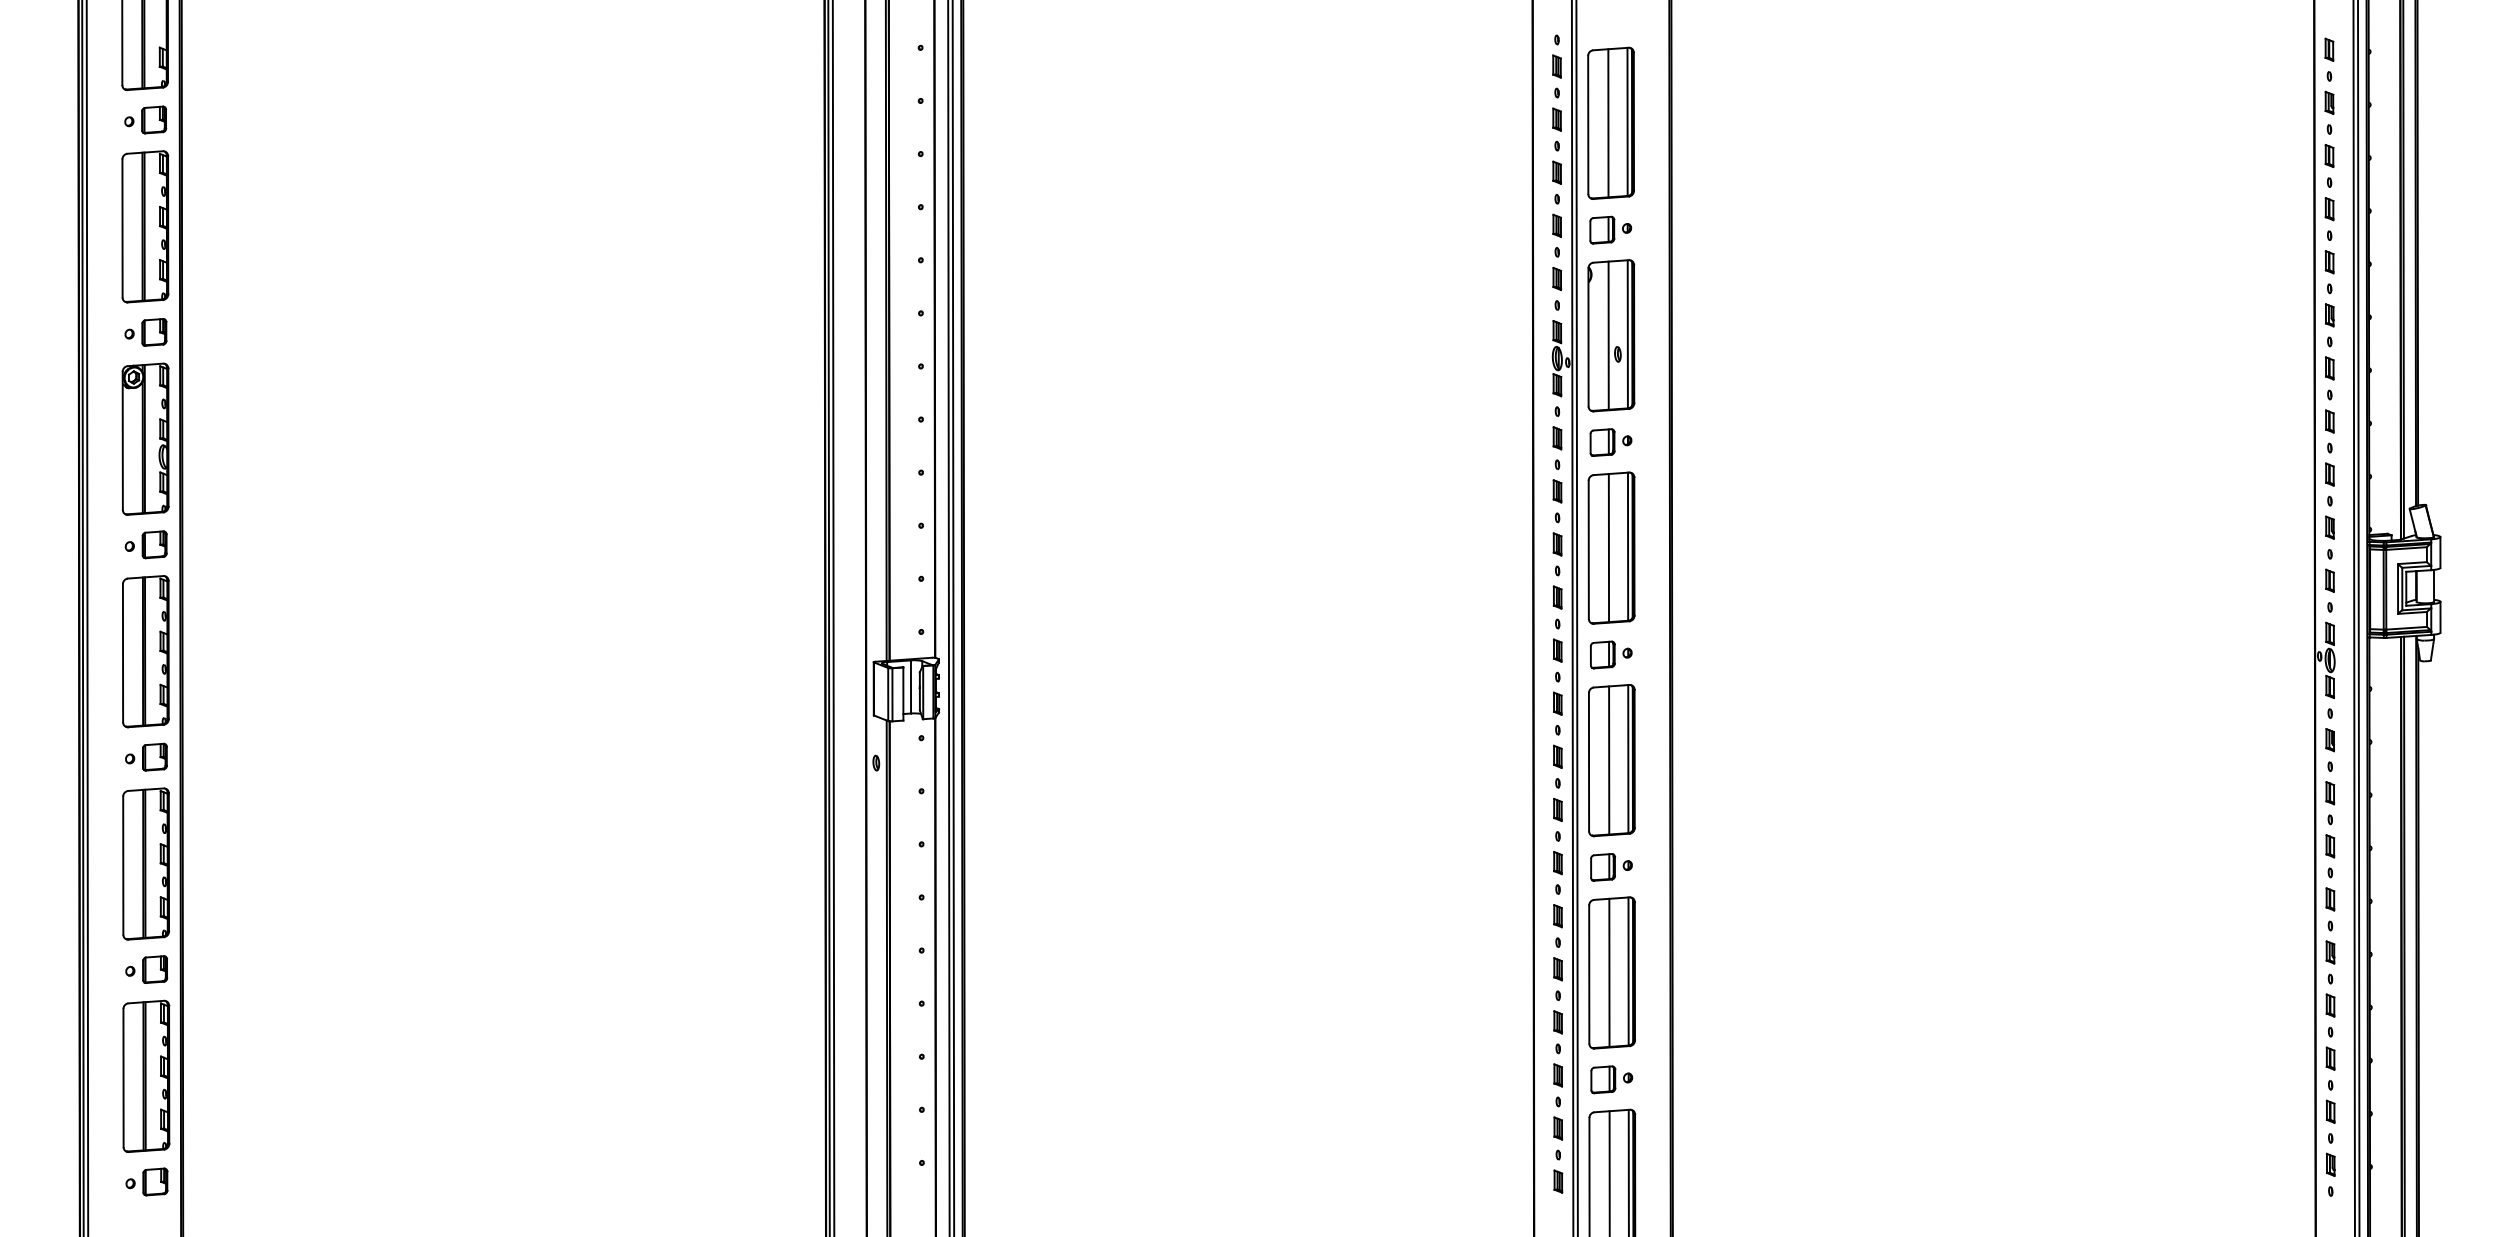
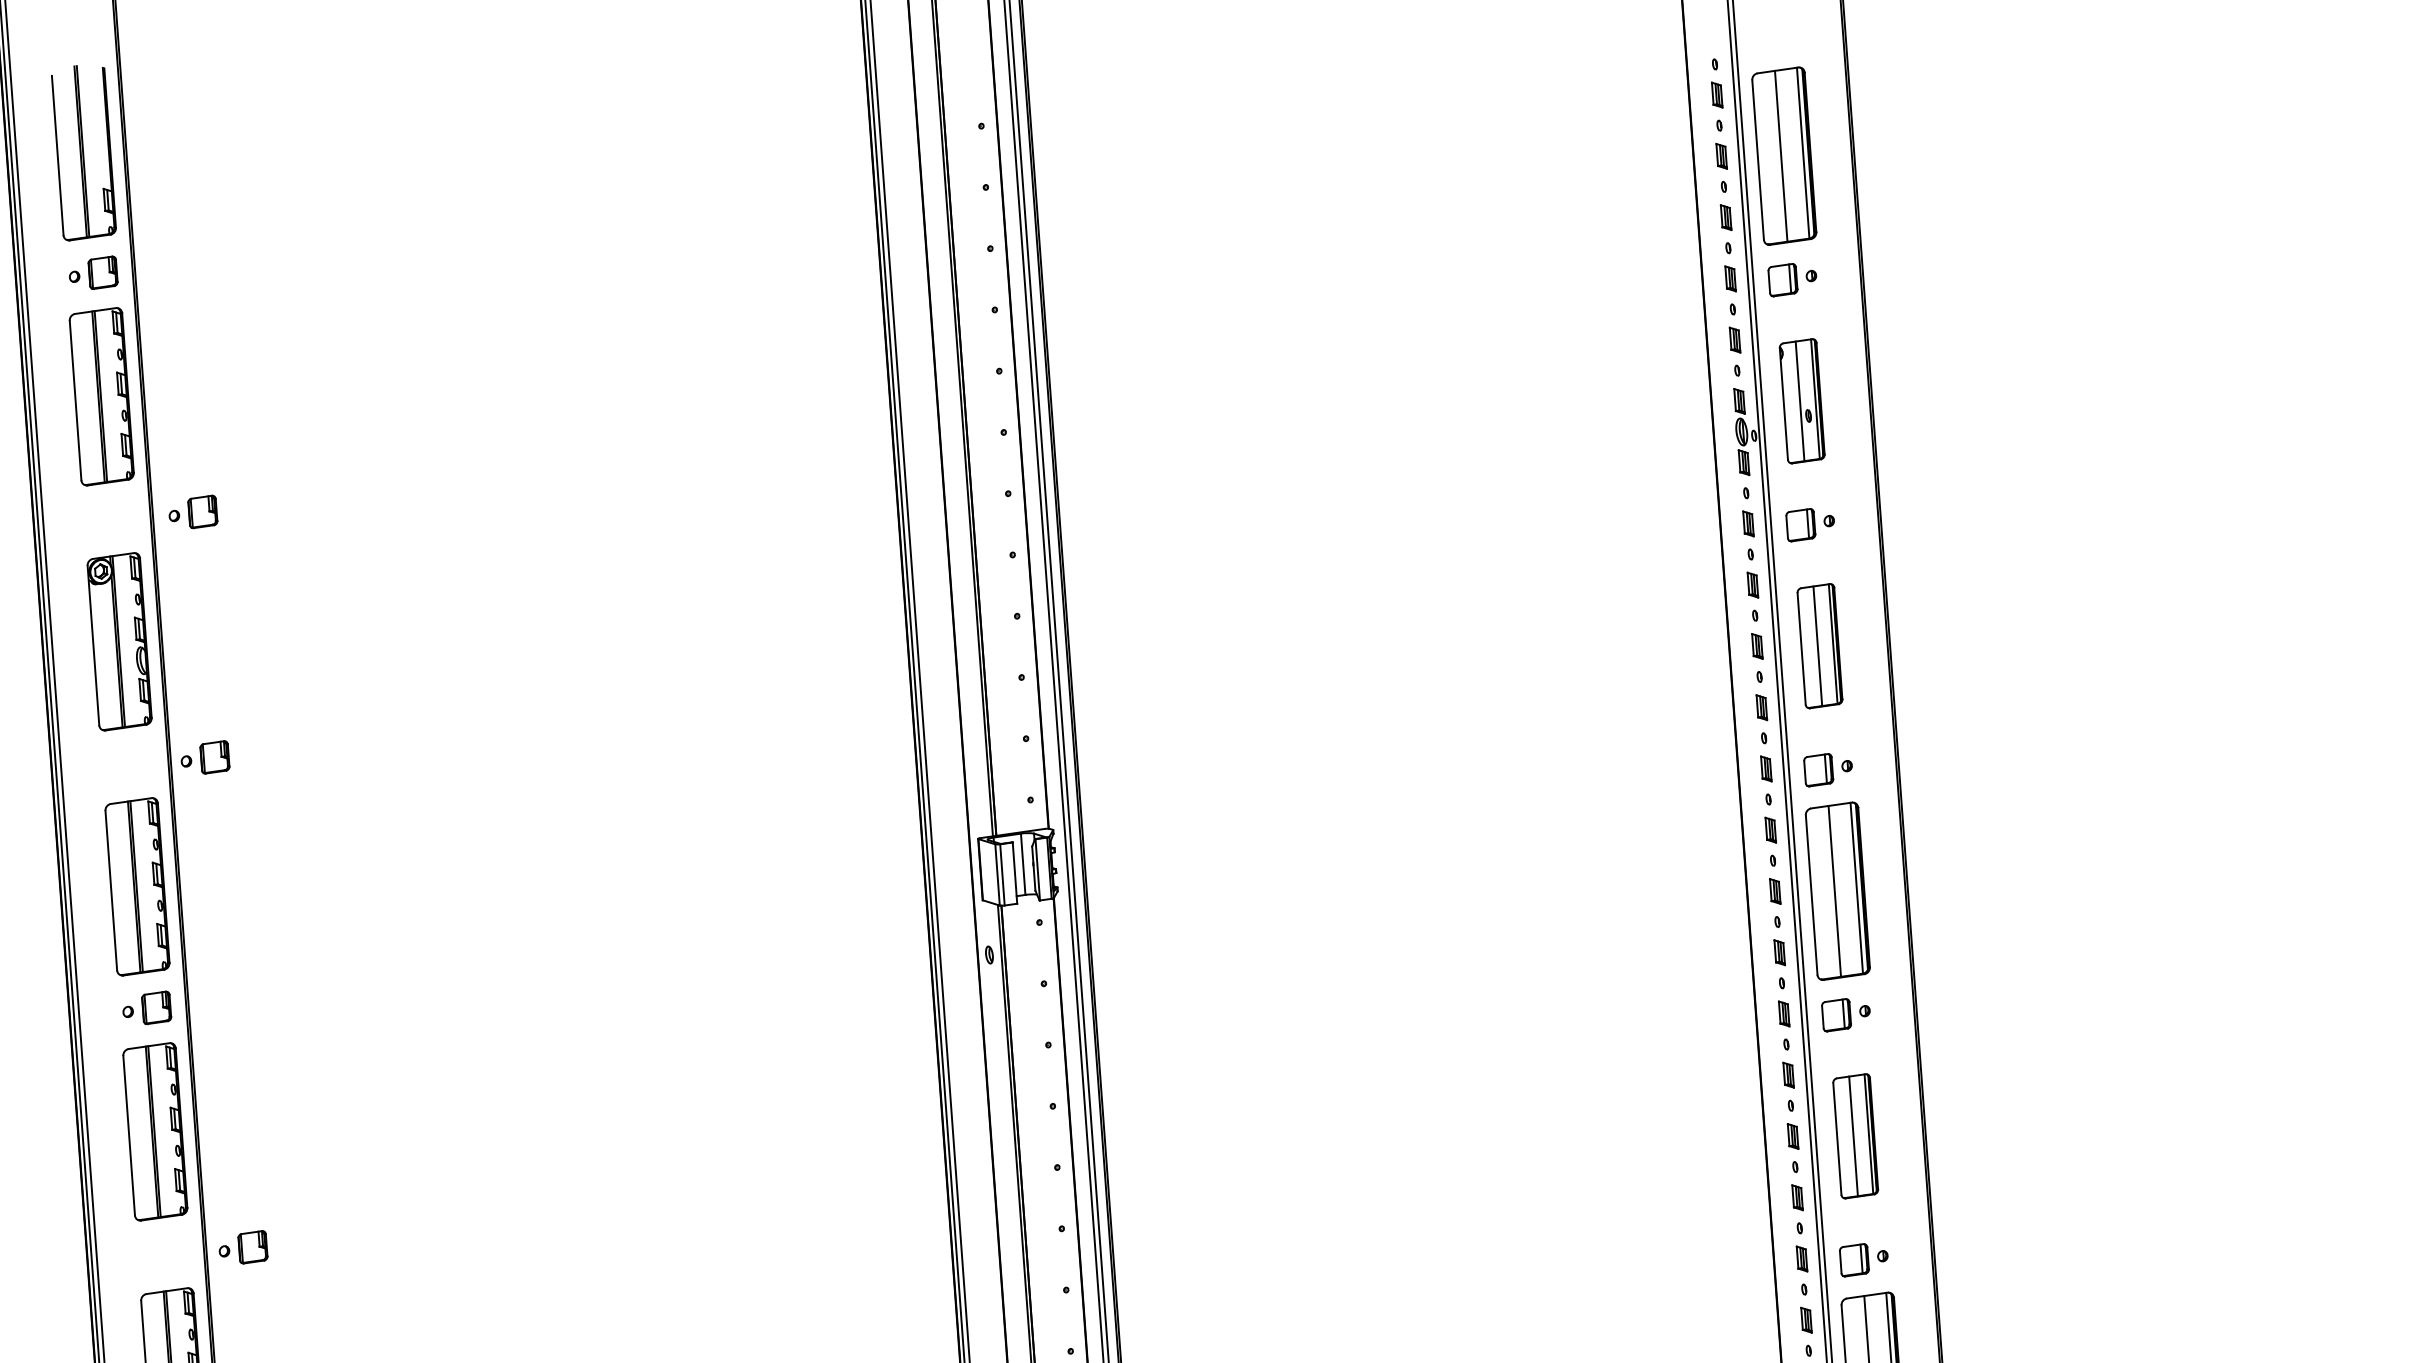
part: (145, 332) -> (192, 512), moved
part: (1611, 335) -> (1802, 400), size x0.7
part: (145, 544) -> (204, 757), moved
part: (1611, 547) -> (1819, 645), size x0.7
part: (146, 969) -> (242, 1247), moved
part: (1611, 972) -> (1855, 1135), size x0.7

